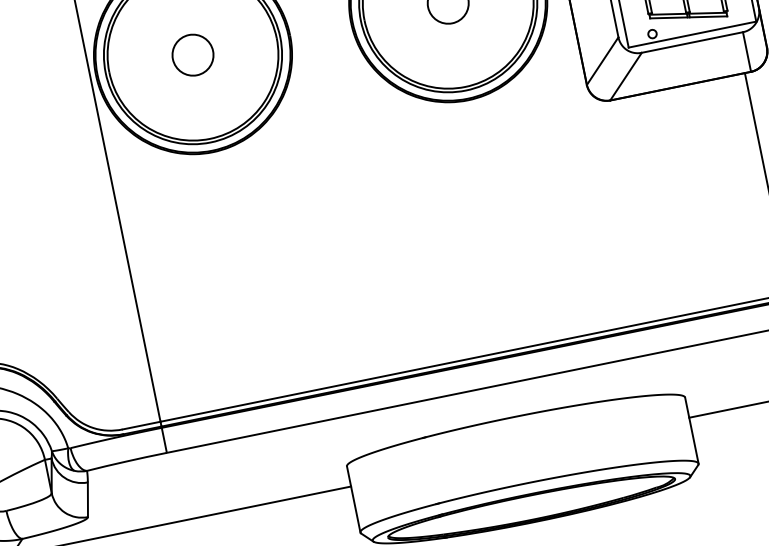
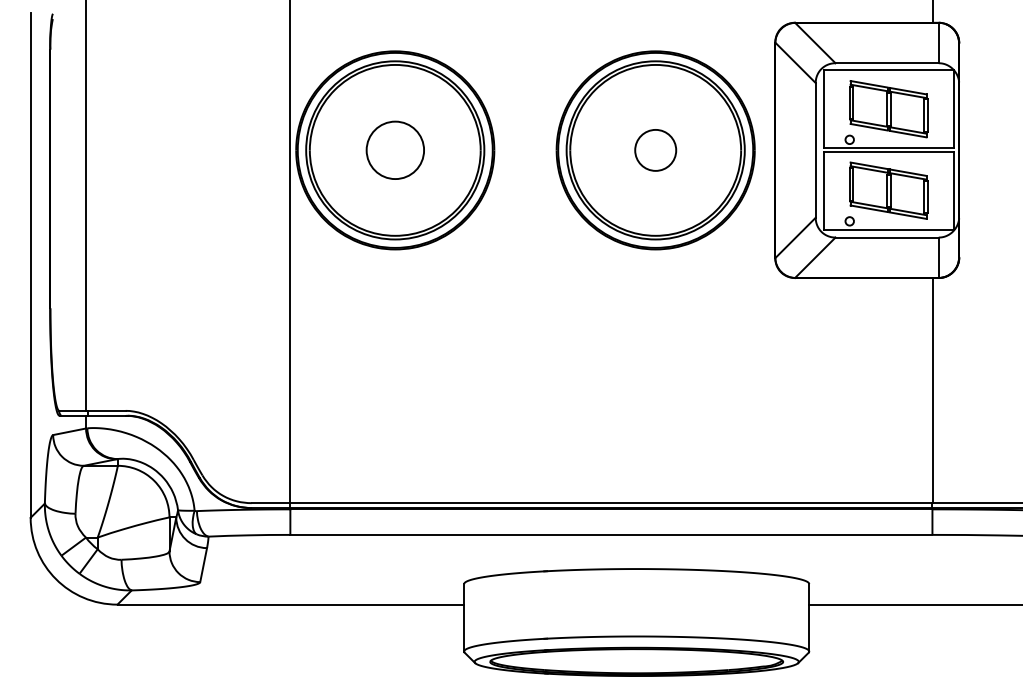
circle: (192, 55) -> (394, 150), size x1.4

